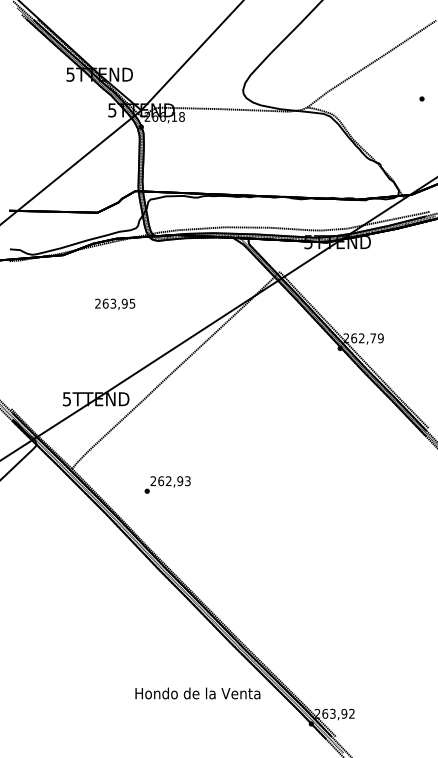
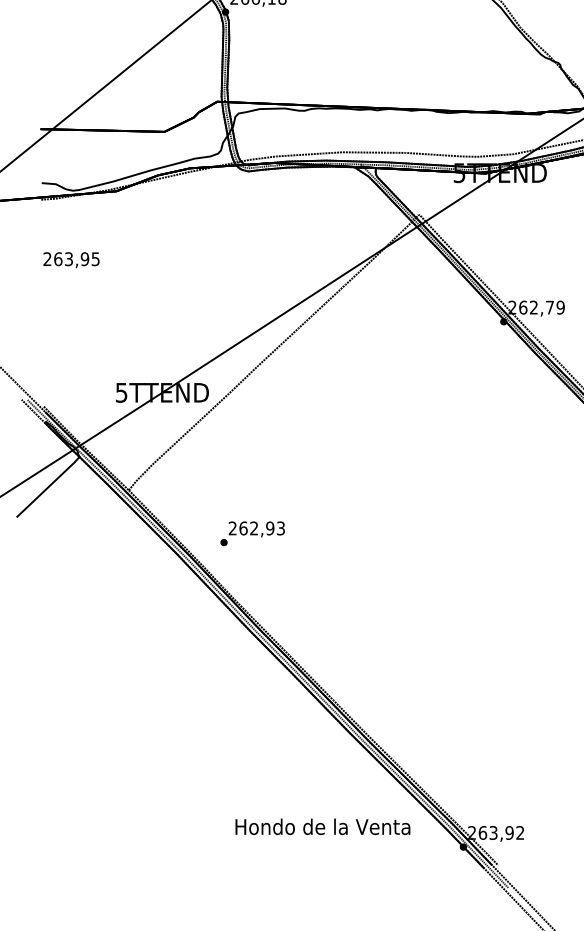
text: (115, 304) -> (71, 260), moved
text: (167, 484) -> (252, 533), moved
text: (197, 693) -> (322, 826), moved

